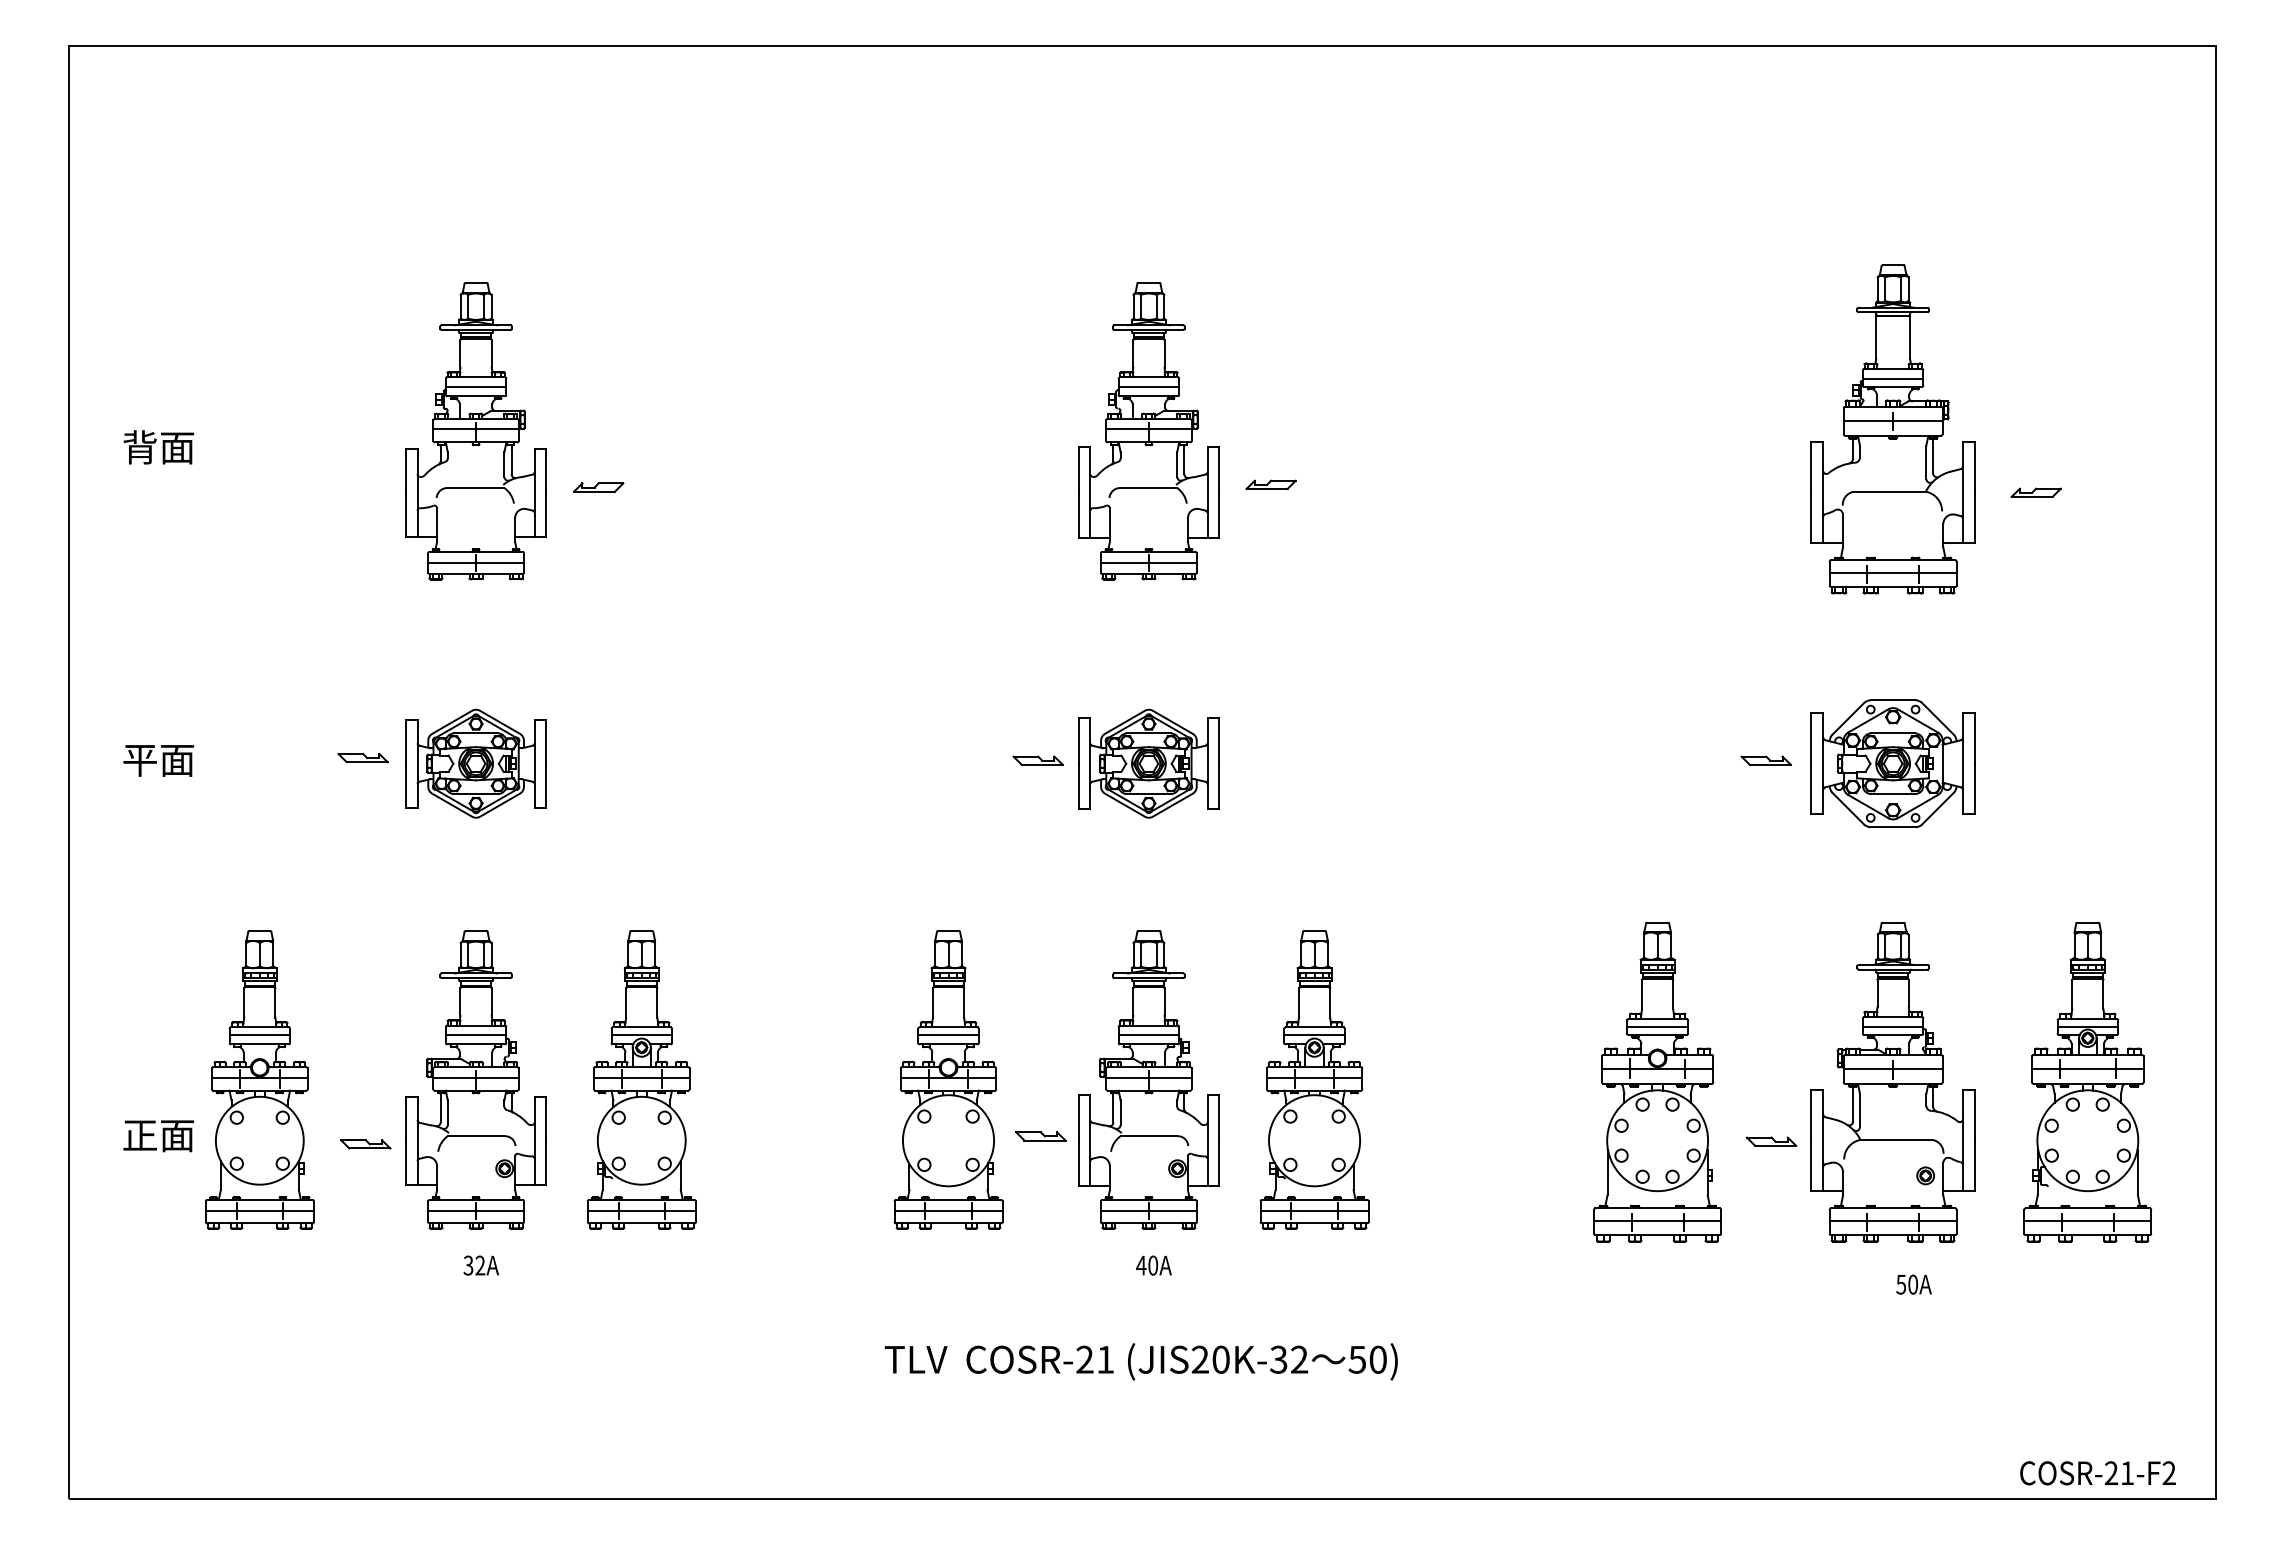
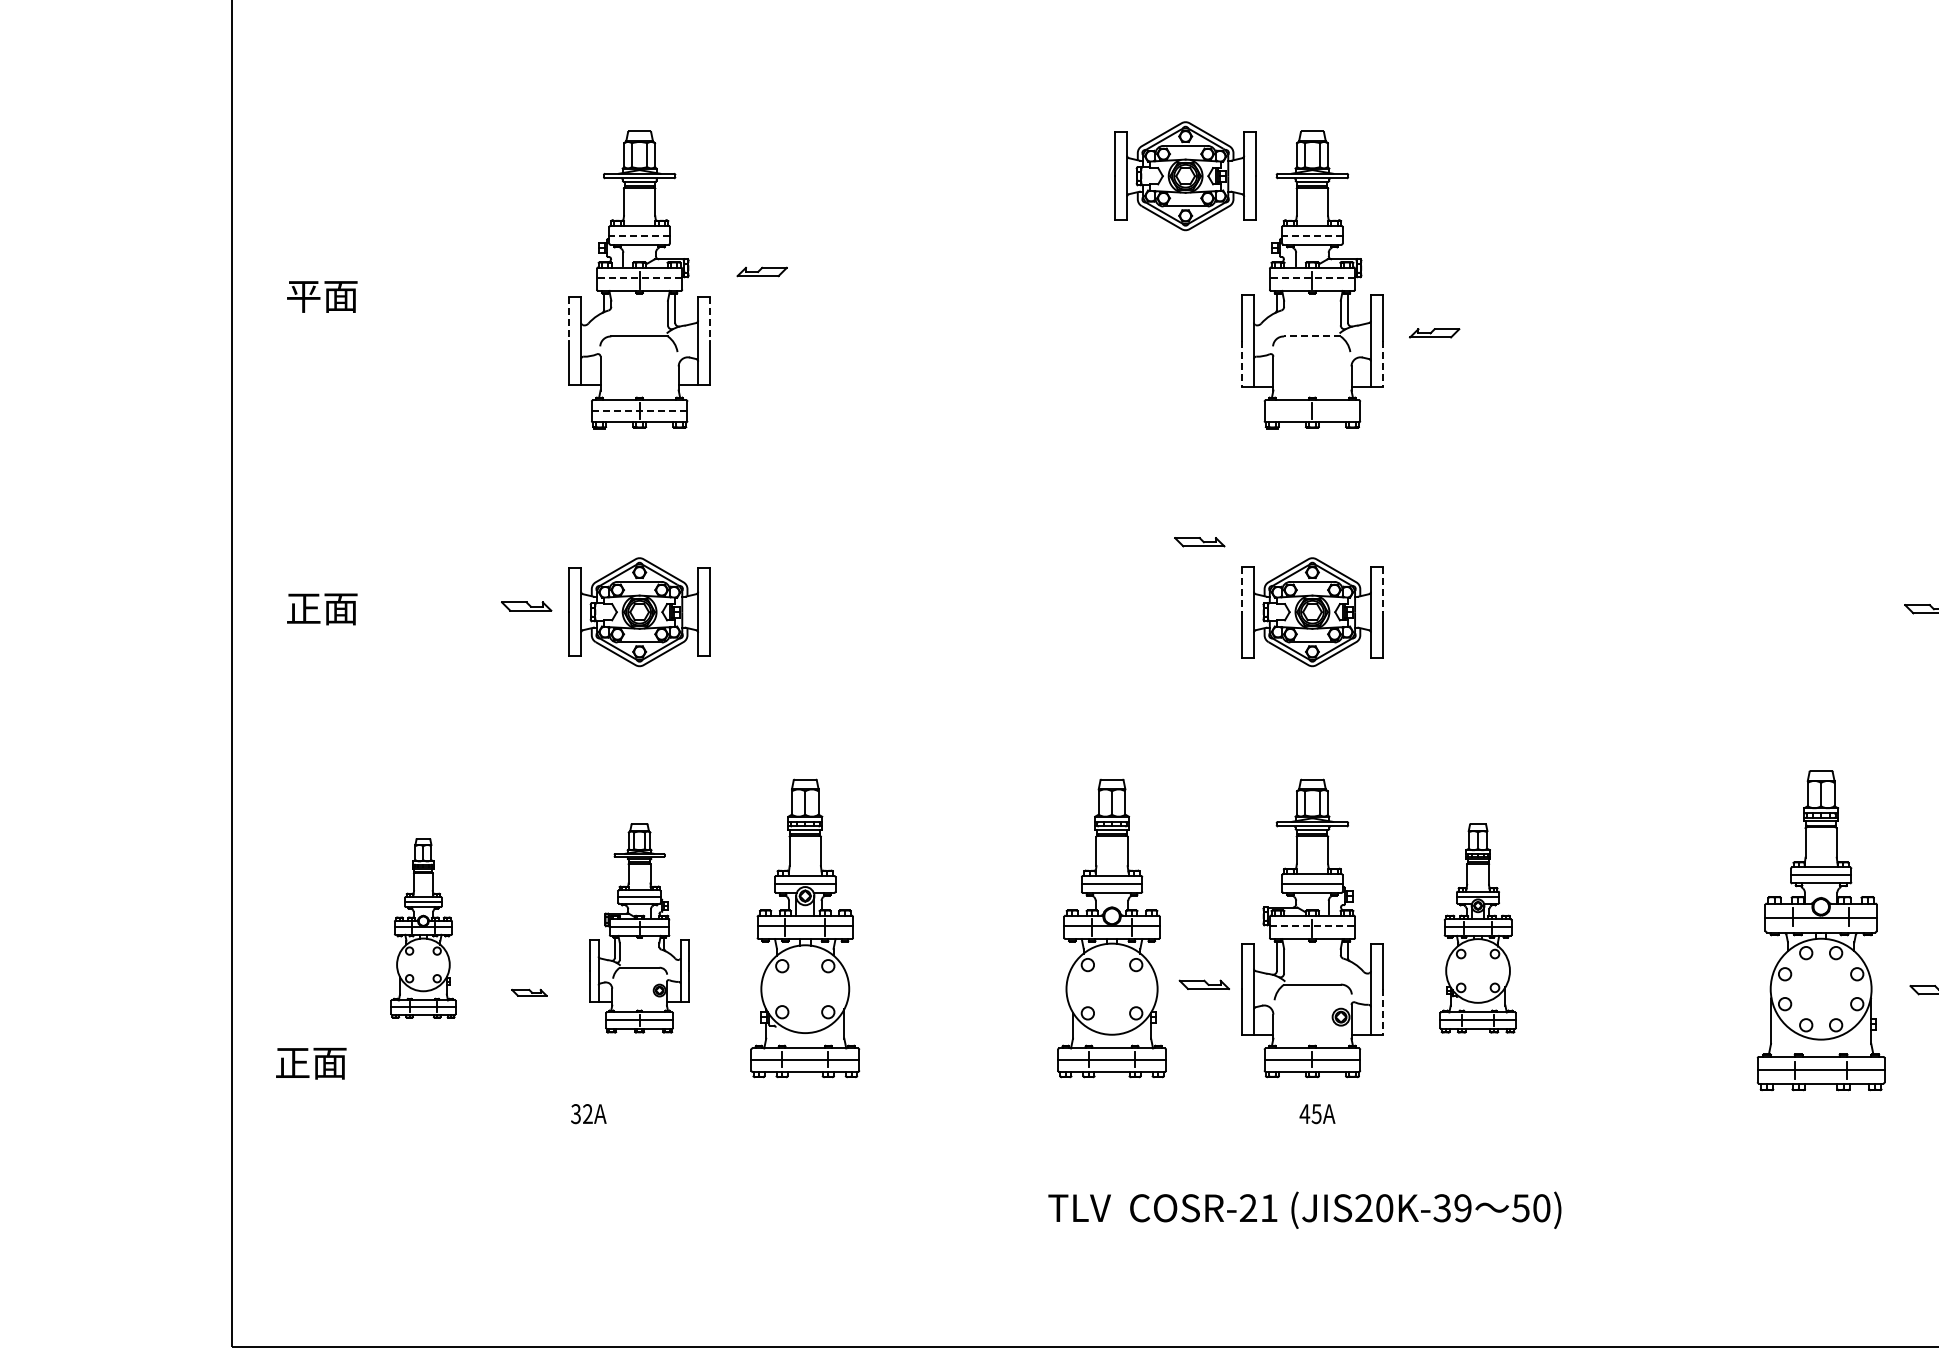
part: (1021, 327) -> (1185, 175), added
line: (475, 387) -> (639, 235), solid -> dashed
line: (1148, 387) -> (1312, 235), solid -> dashed
line: (476, 429) -> (640, 277), solid -> dashed
line: (1148, 429) -> (1312, 277), solid -> dashed
text: (139, 447) -> (303, 295), 背面 -> 平面
line: (405, 470) -> (569, 318), solid -> dashed
line: (546, 470) -> (710, 318), solid -> dashed
part: (598, 487) -> (762, 271), moved
line: (1148, 488) -> (1312, 336), solid -> dashed
line: (1078, 515) -> (1242, 363), solid -> dashed
line: (1219, 515) -> (1383, 363), solid -> dashed
line: (476, 562) -> (640, 410), solid -> dashed
line: (1148, 562) -> (1312, 410), removed
line: (1078, 740) -> (1242, 588), solid -> dashed
line: (1219, 740) -> (1383, 588), solid -> dashed
text: (139, 760) -> (303, 608), 平面 -> 正面
part: (1037, 760) -> (1199, 541), moved
line: (1148, 1077) -> (1312, 925), solid -> dashed
part: (259, 1079) -> (423, 927), size x0.6
part: (475, 1079) -> (639, 927), size x0.7
part: (1314, 1079) -> (1478, 927), size x0.7
text: (158, 1136) -> (311, 1063), moved
part: (365, 1144) -> (529, 992), size x0.7
line: (1219, 1163) -> (1383, 1011), solid -> dashed
text: (480, 1265) -> (588, 1113), moved
text: (1153, 1265) -> (1317, 1113), 40A -> 45A
text: (1299, 1359) -> (1463, 1207), (JIS20K-32 -> (JIS20K-39

